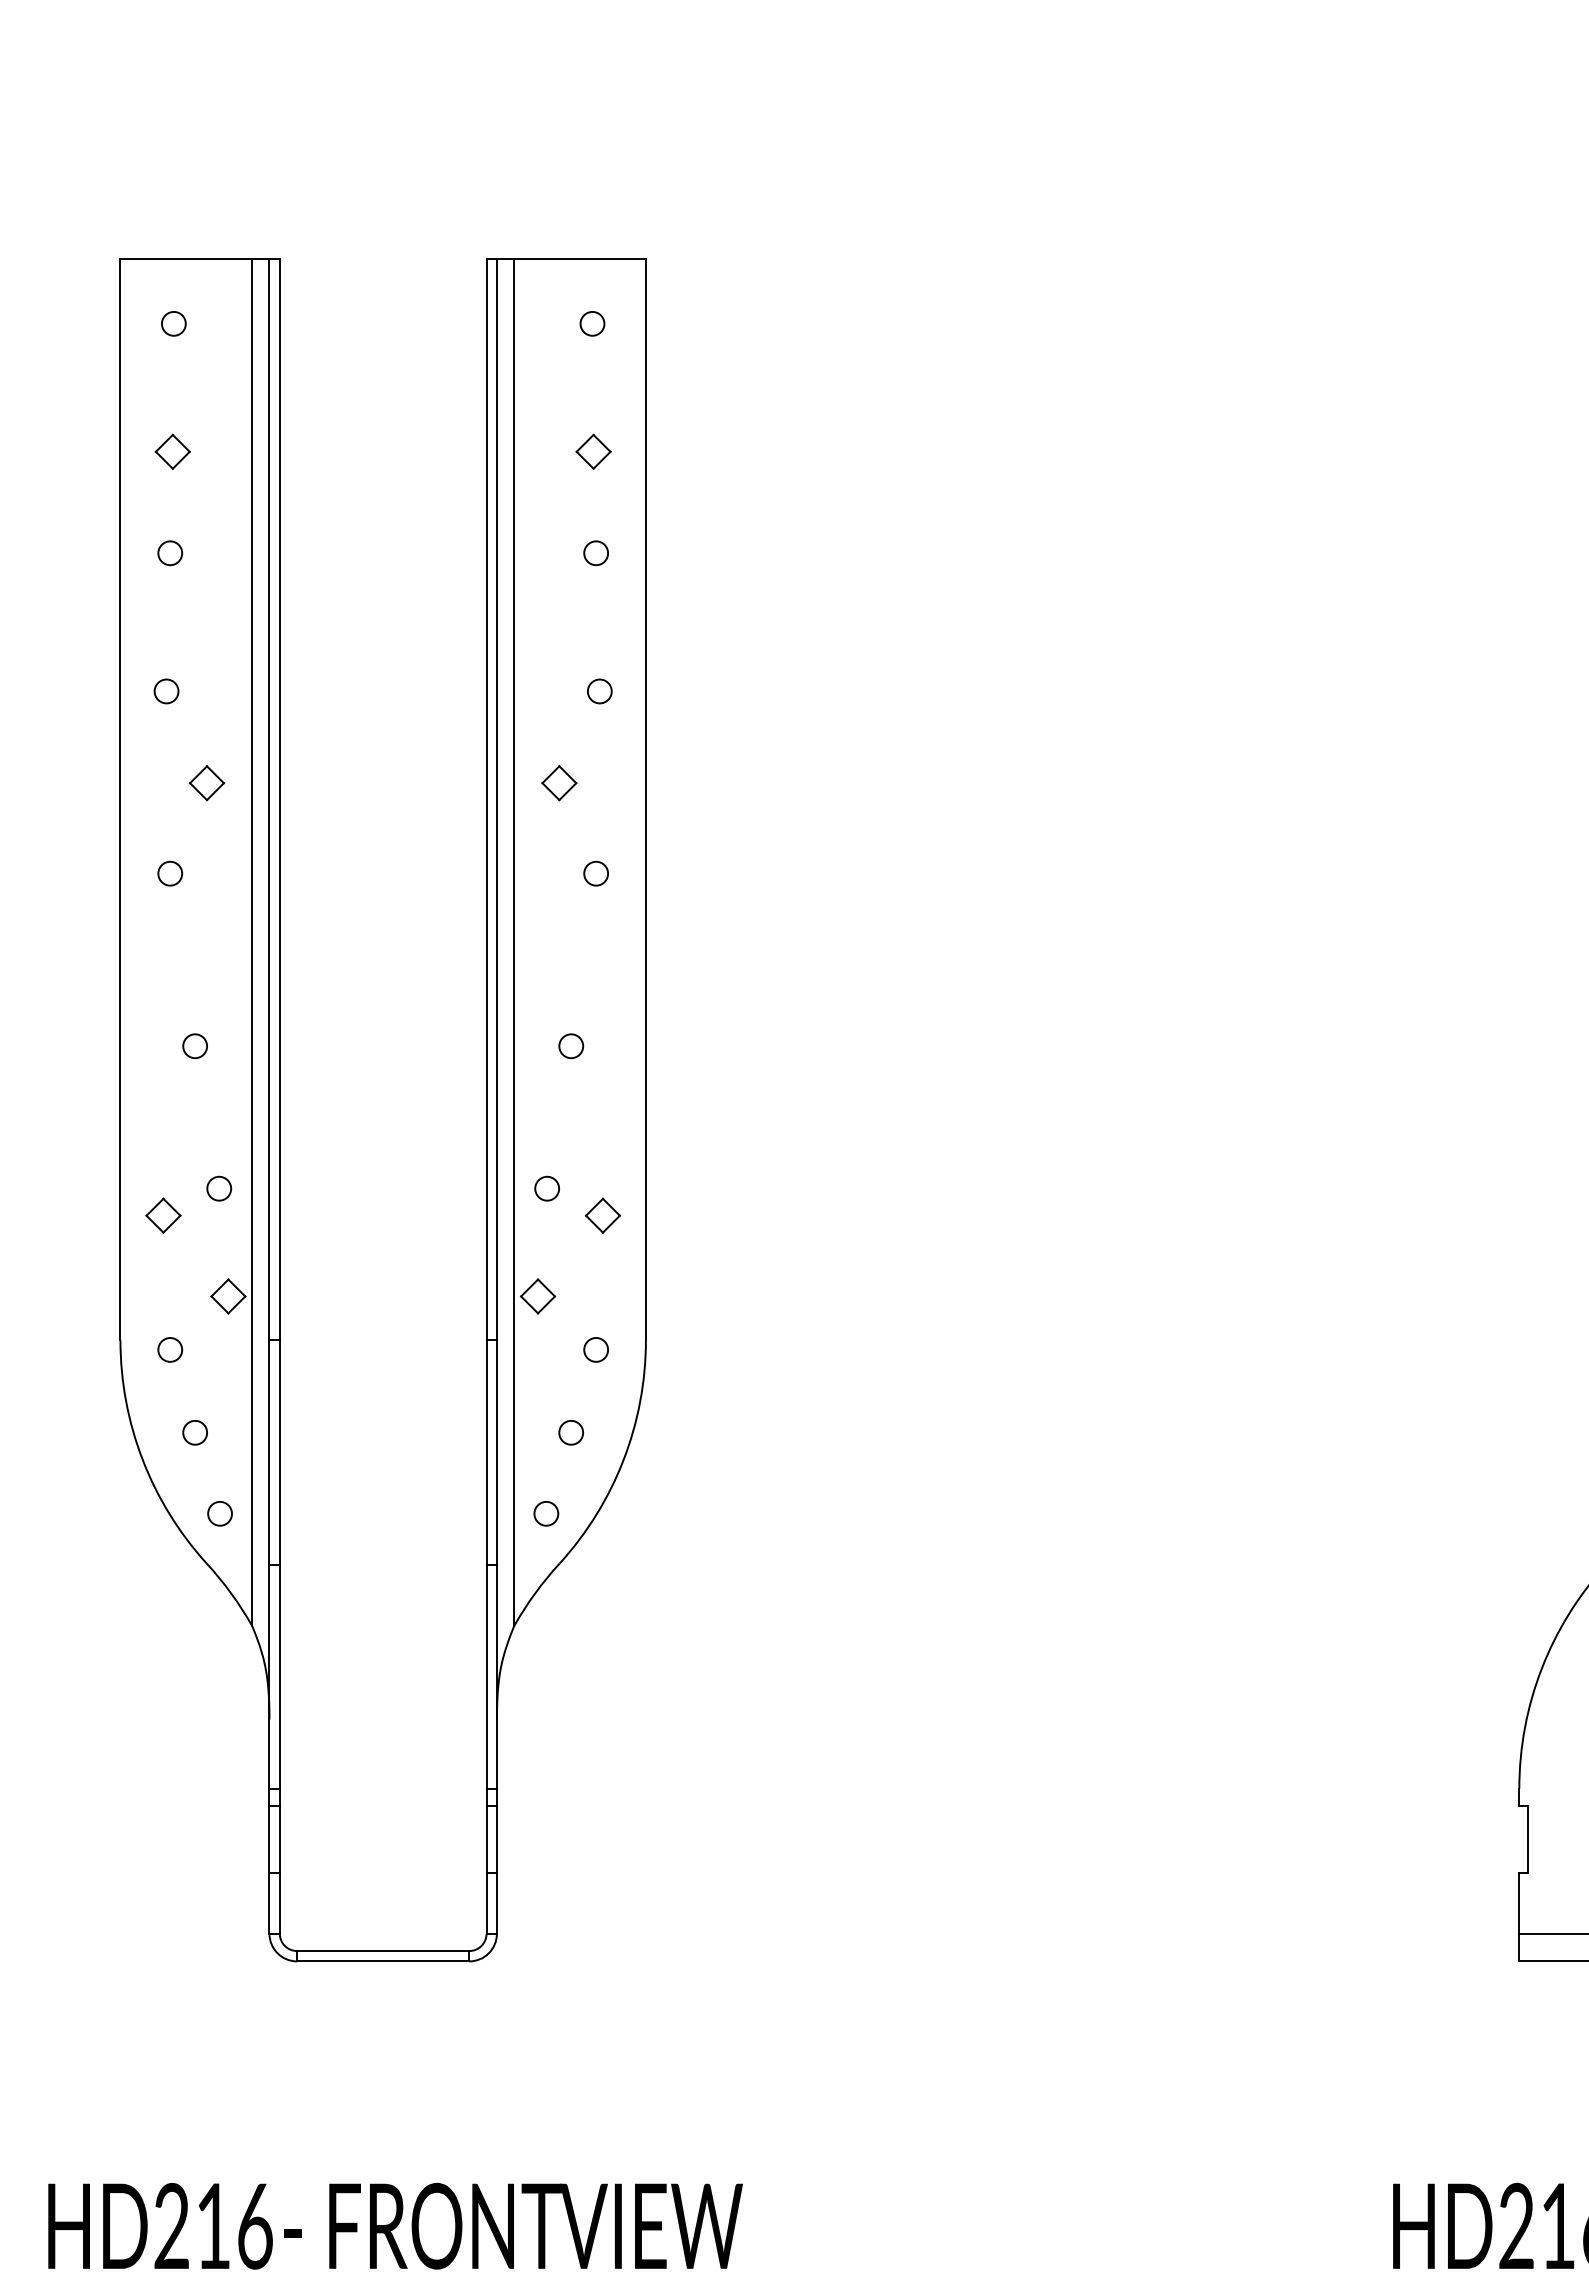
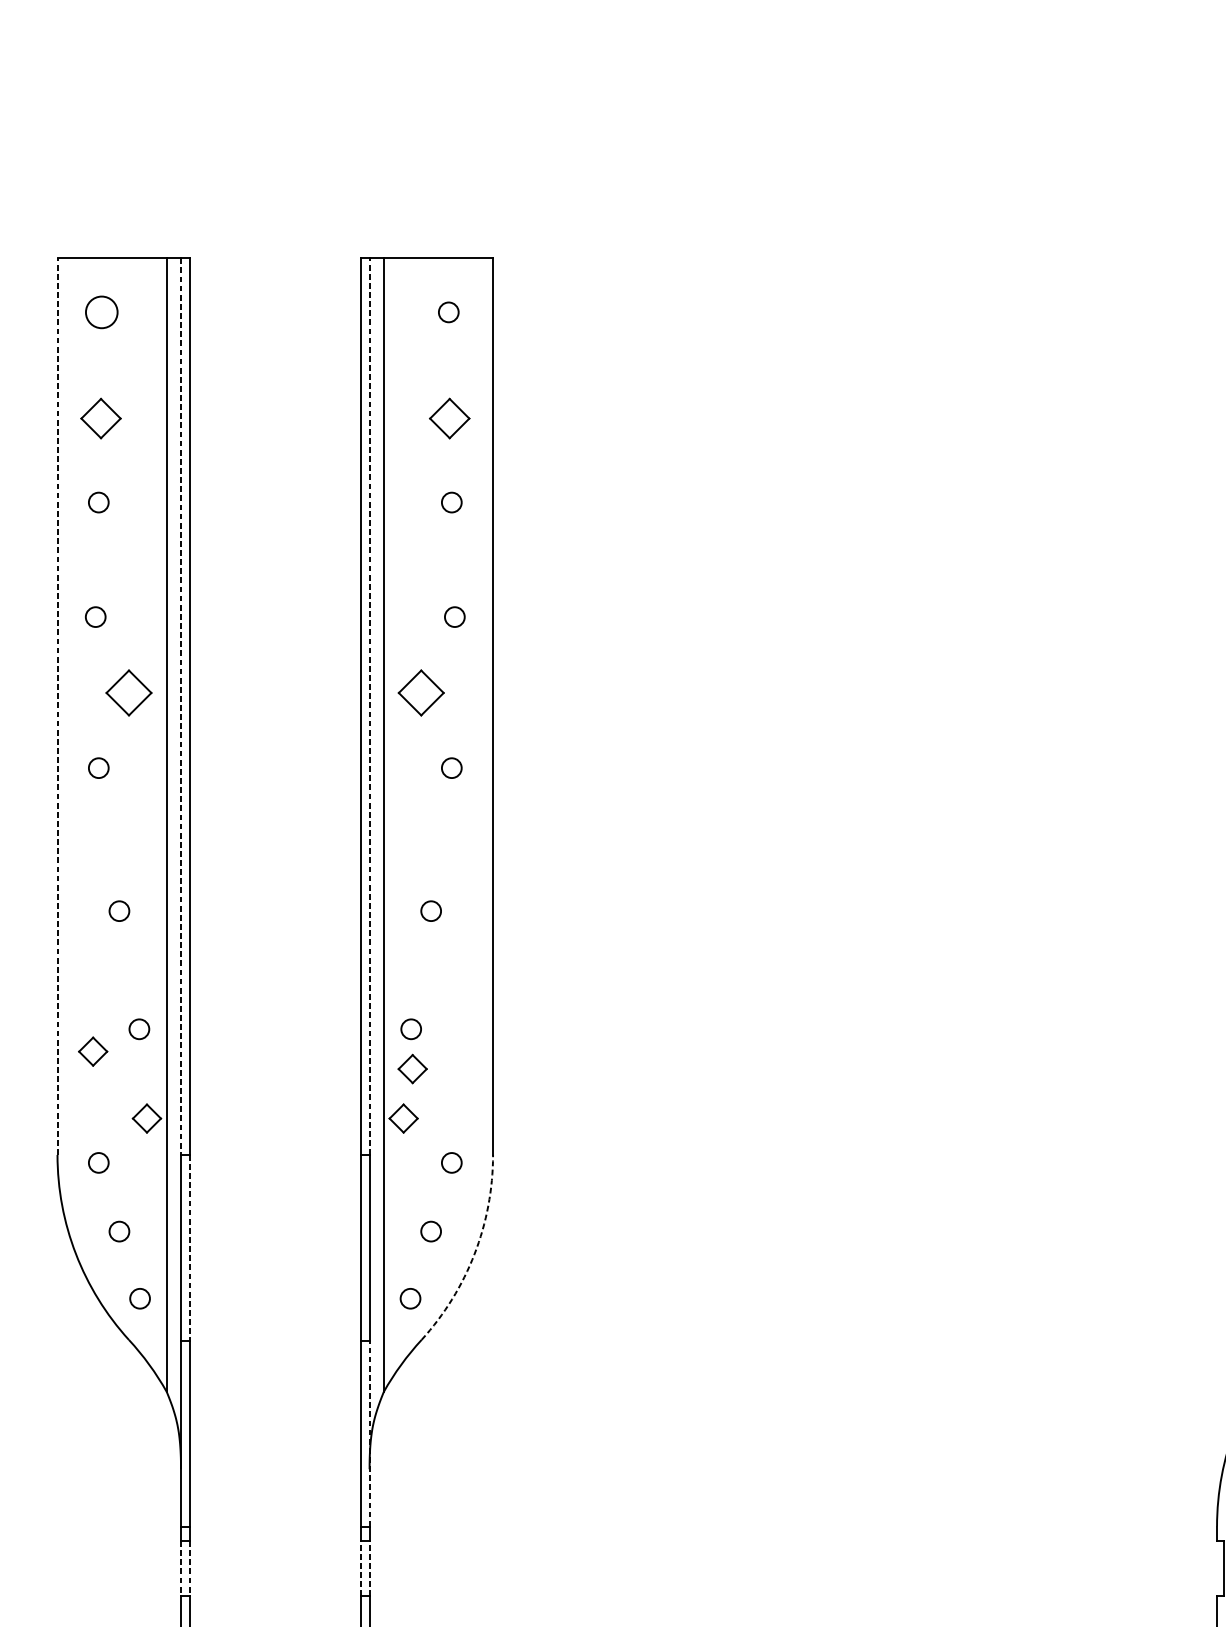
circle: (173, 323) -> (101, 312), size x1.6
part: (172, 451) -> (100, 418), size x1.4
part: (593, 451) -> (449, 418), size x1.4
part: (207, 783) -> (129, 693), size x1.6
part: (559, 783) -> (421, 693), size x1.6
line: (120, 799) -> (57, 706), solid -> dashed
line: (269, 799) -> (181, 706), solid -> dashed
line: (496, 799) -> (369, 706), solid -> dashed
part: (602, 1215) -> (412, 1068), moved
line: (279, 1452) -> (189, 1247), solid -> dashed
arc: (623, 1459) -> (474, 1253), solid -> dashed
line: (496, 1676) -> (369, 1433), solid -> dashed
line: (486, 1838) -> (360, 1567), solid -> dashed
line: (496, 1838) -> (369, 1567), solid -> dashed
line: (269, 1839) -> (181, 1568), solid -> dashed
line: (279, 1839) -> (189, 1568), solid -> dashed

